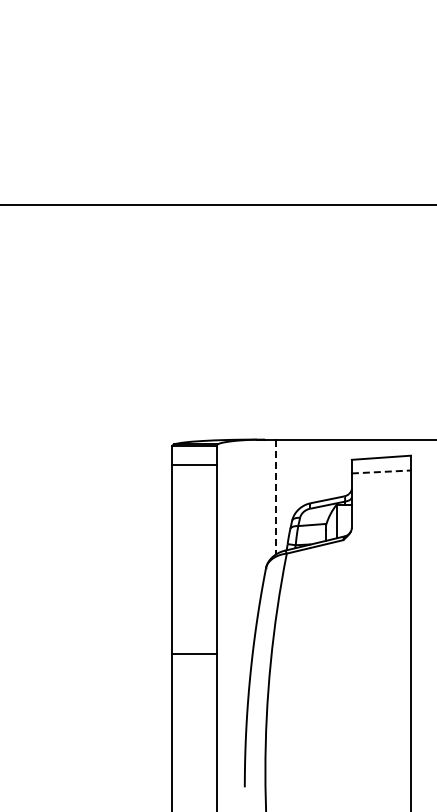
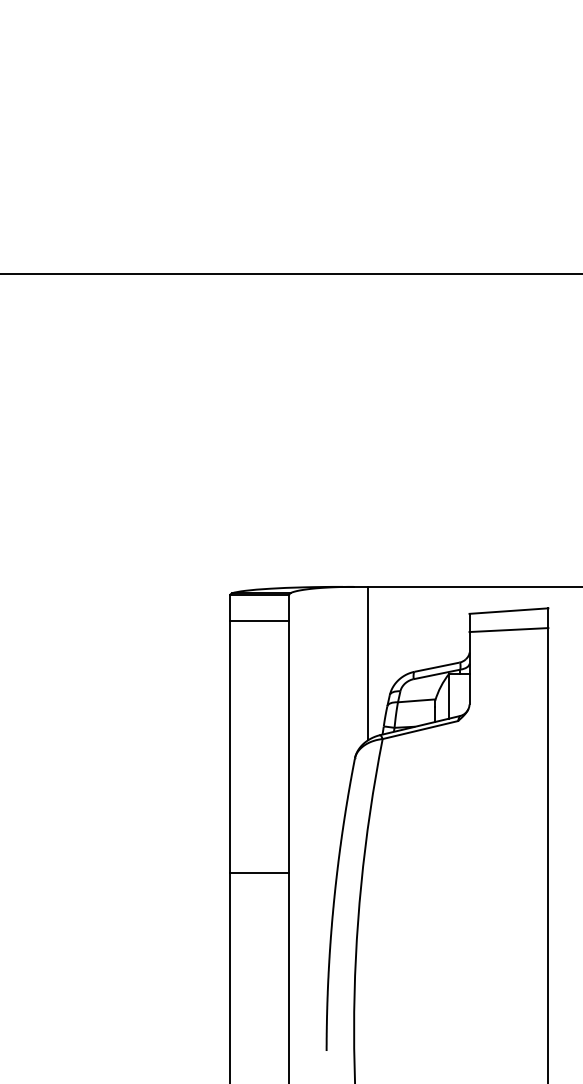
line: (381, 471) -> (509, 629), dashed -> solid
line: (275, 497) -> (367, 664), dashed -> solid

